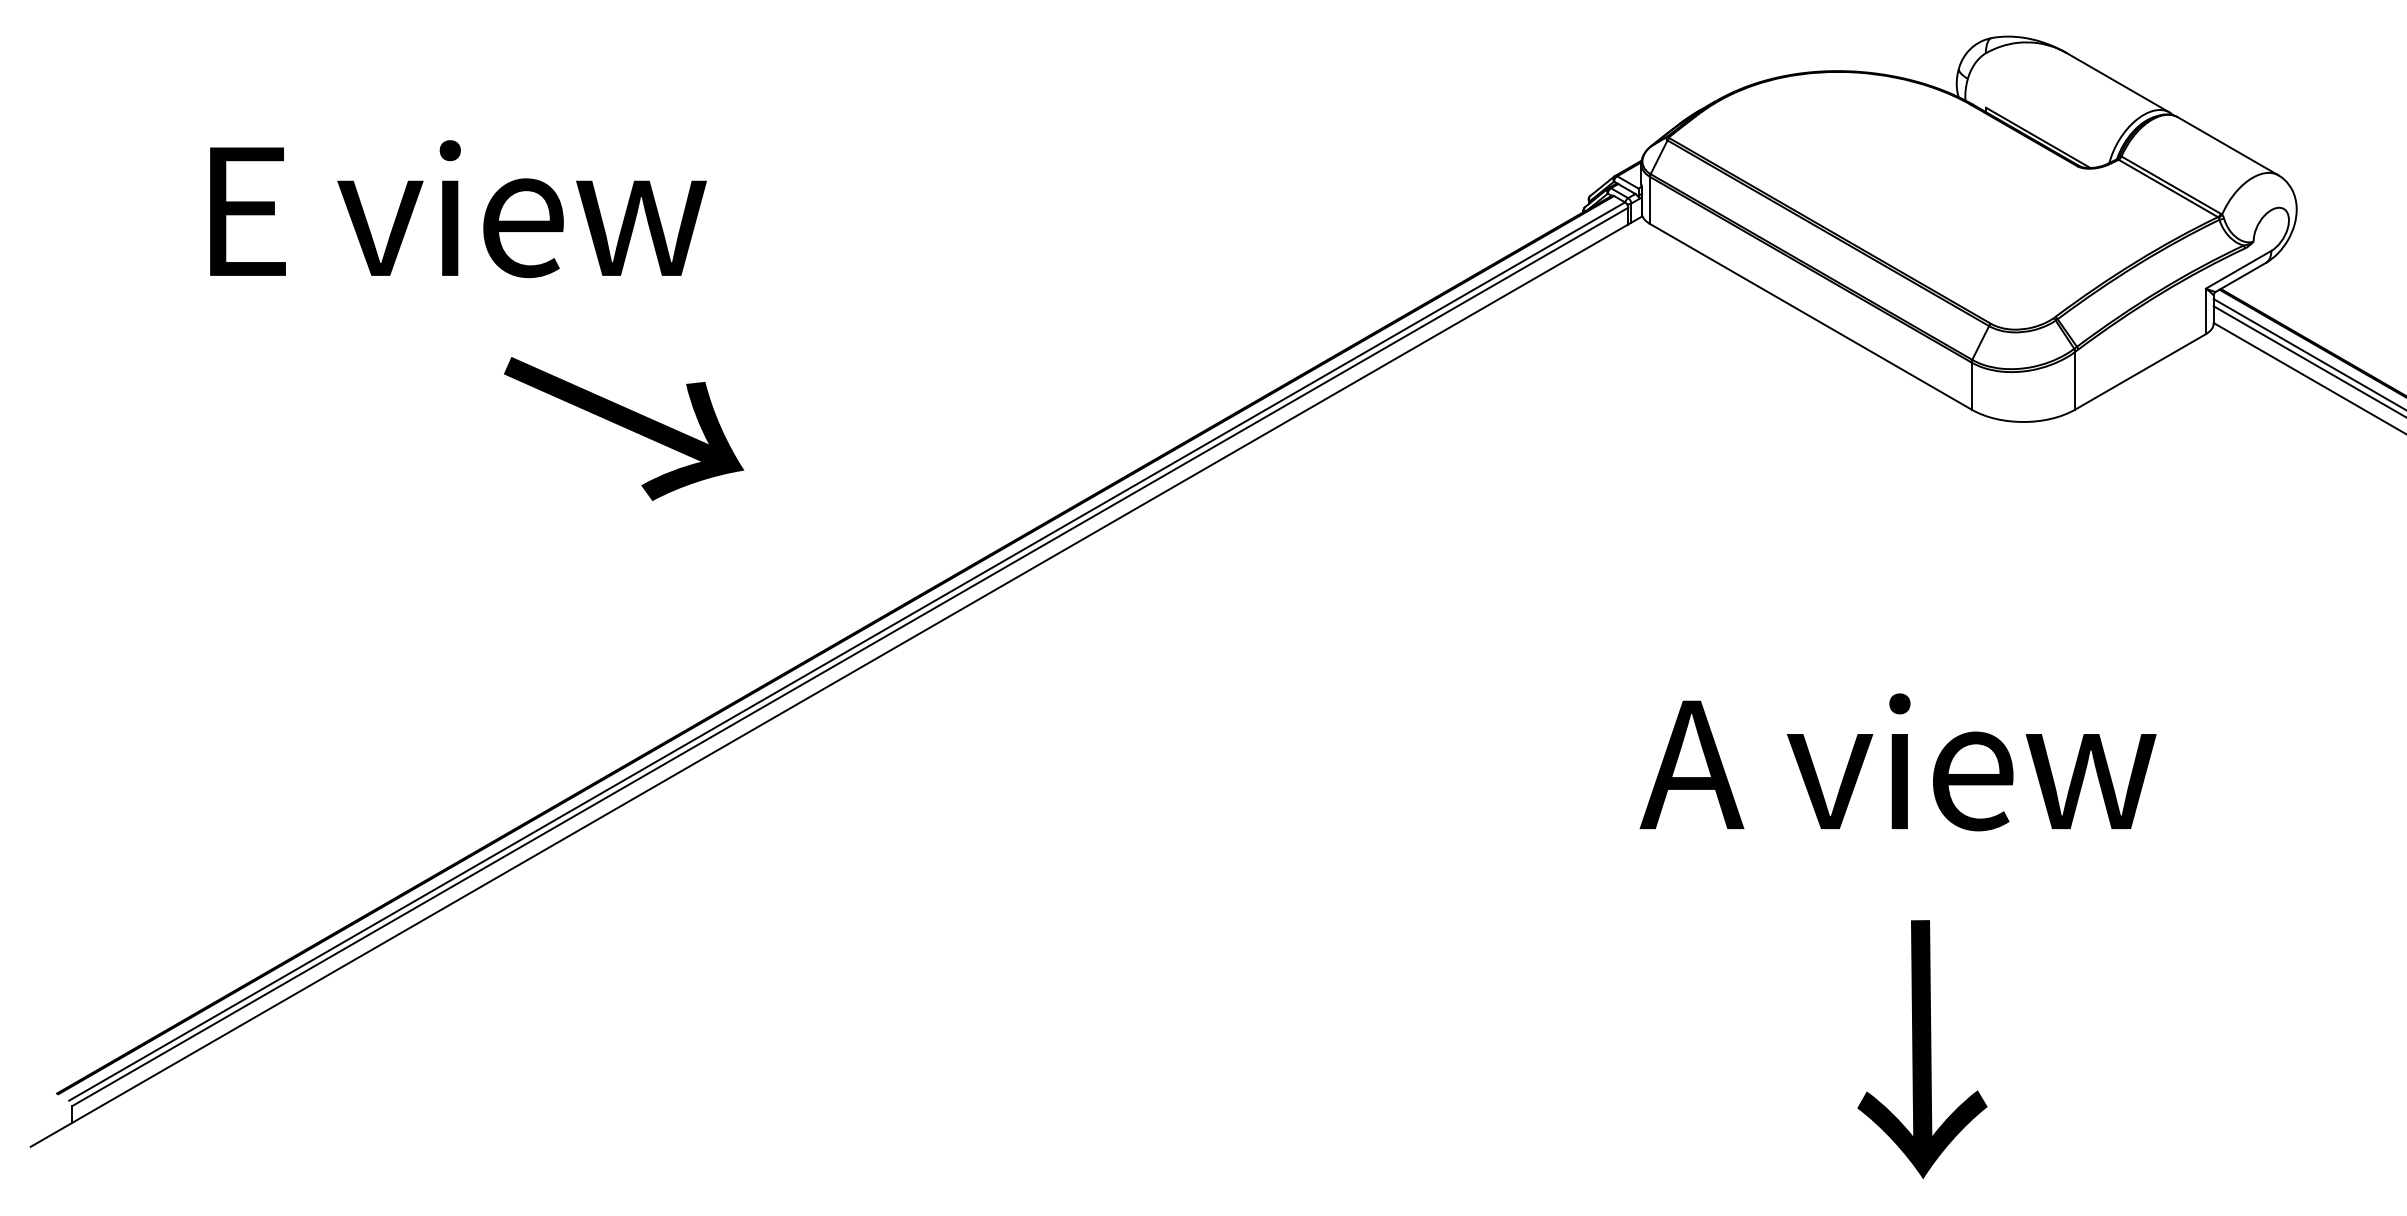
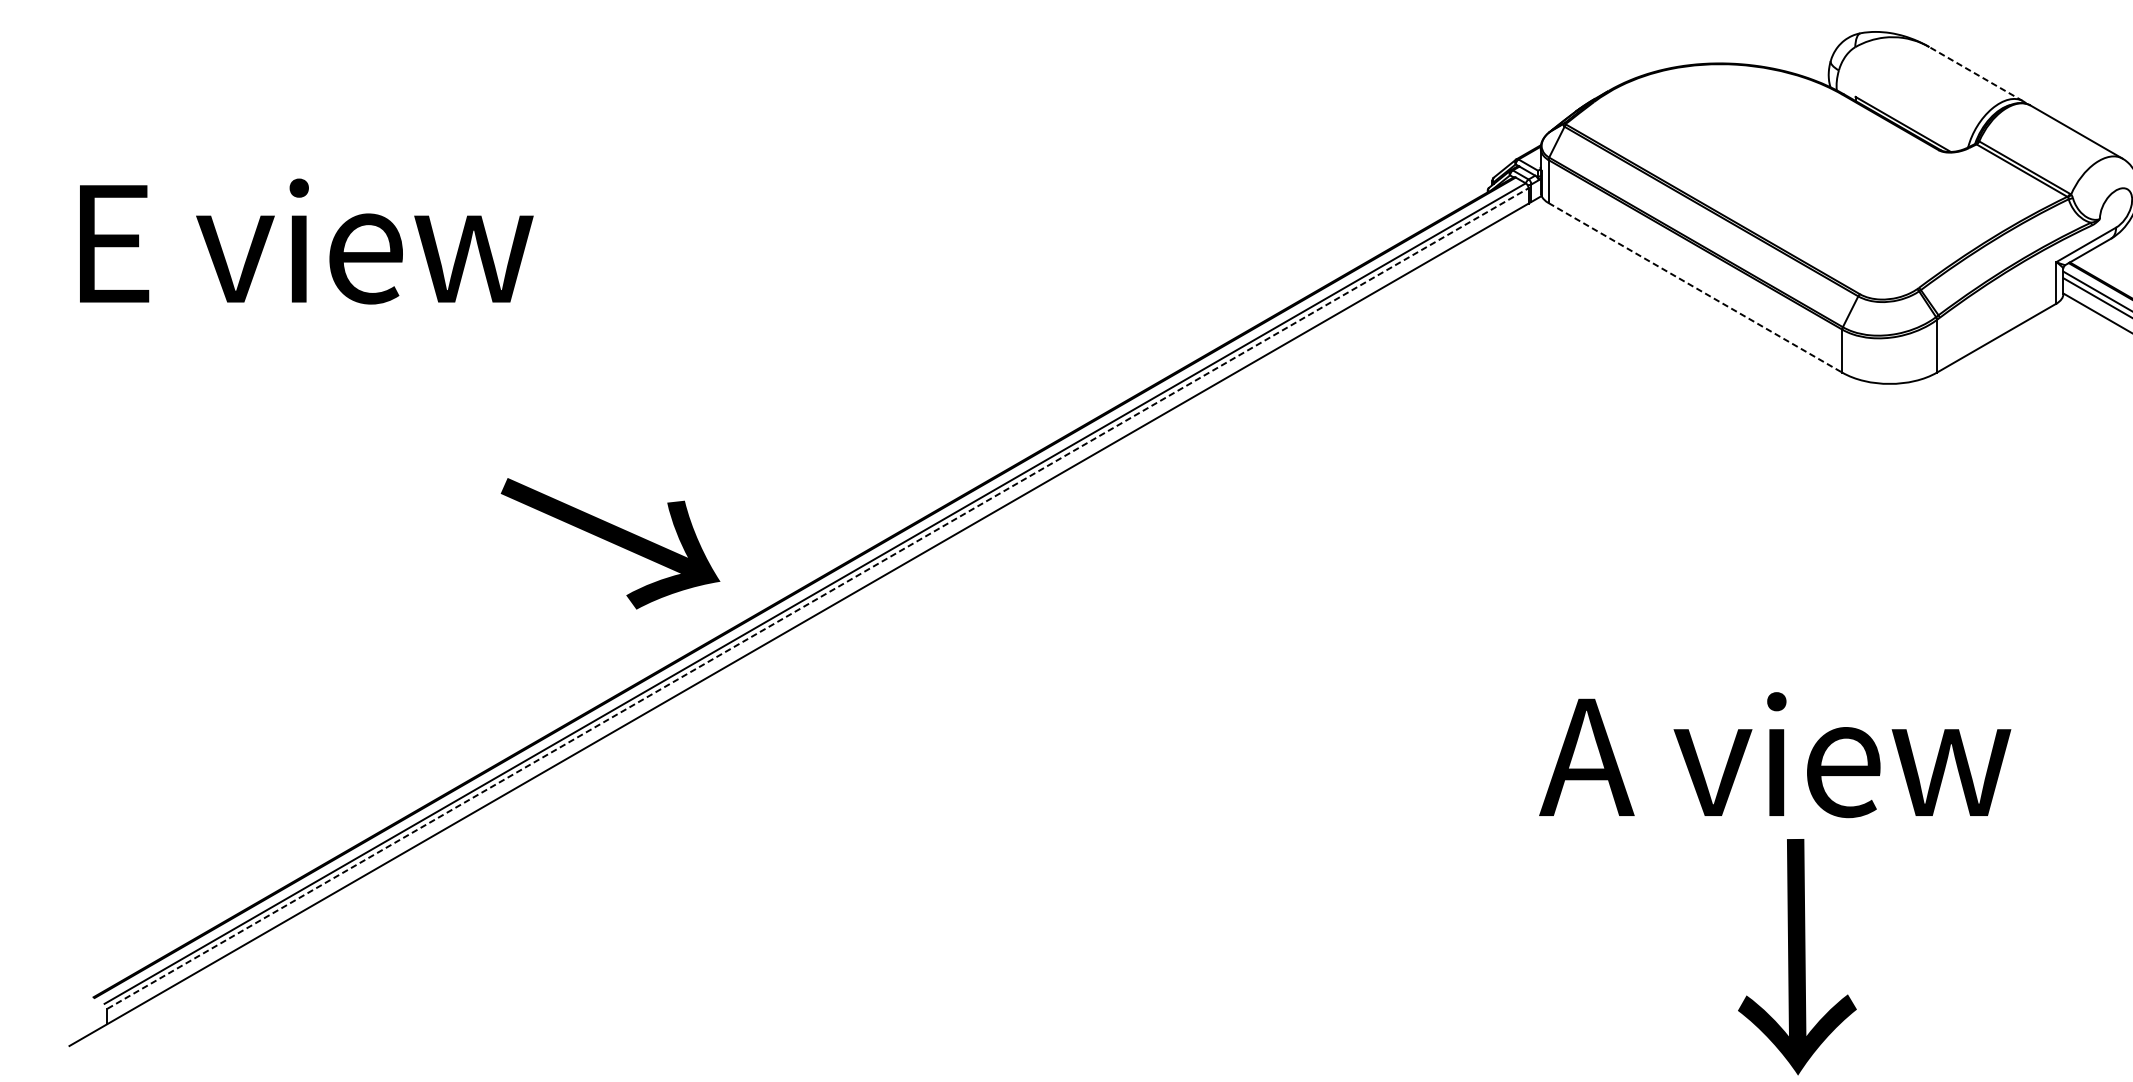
line: (2117, 82) -> (1975, 73), solid -> dashed
text: (458, 209) -> (306, 241), moved
line: (1810, 316) -> (1695, 287), solid -> dashed
text: (624, 428) -> (610, 543), moved
line: (850, 656) -> (818, 598), solid -> dashed
text: (1897, 762) -> (1774, 755), moved

